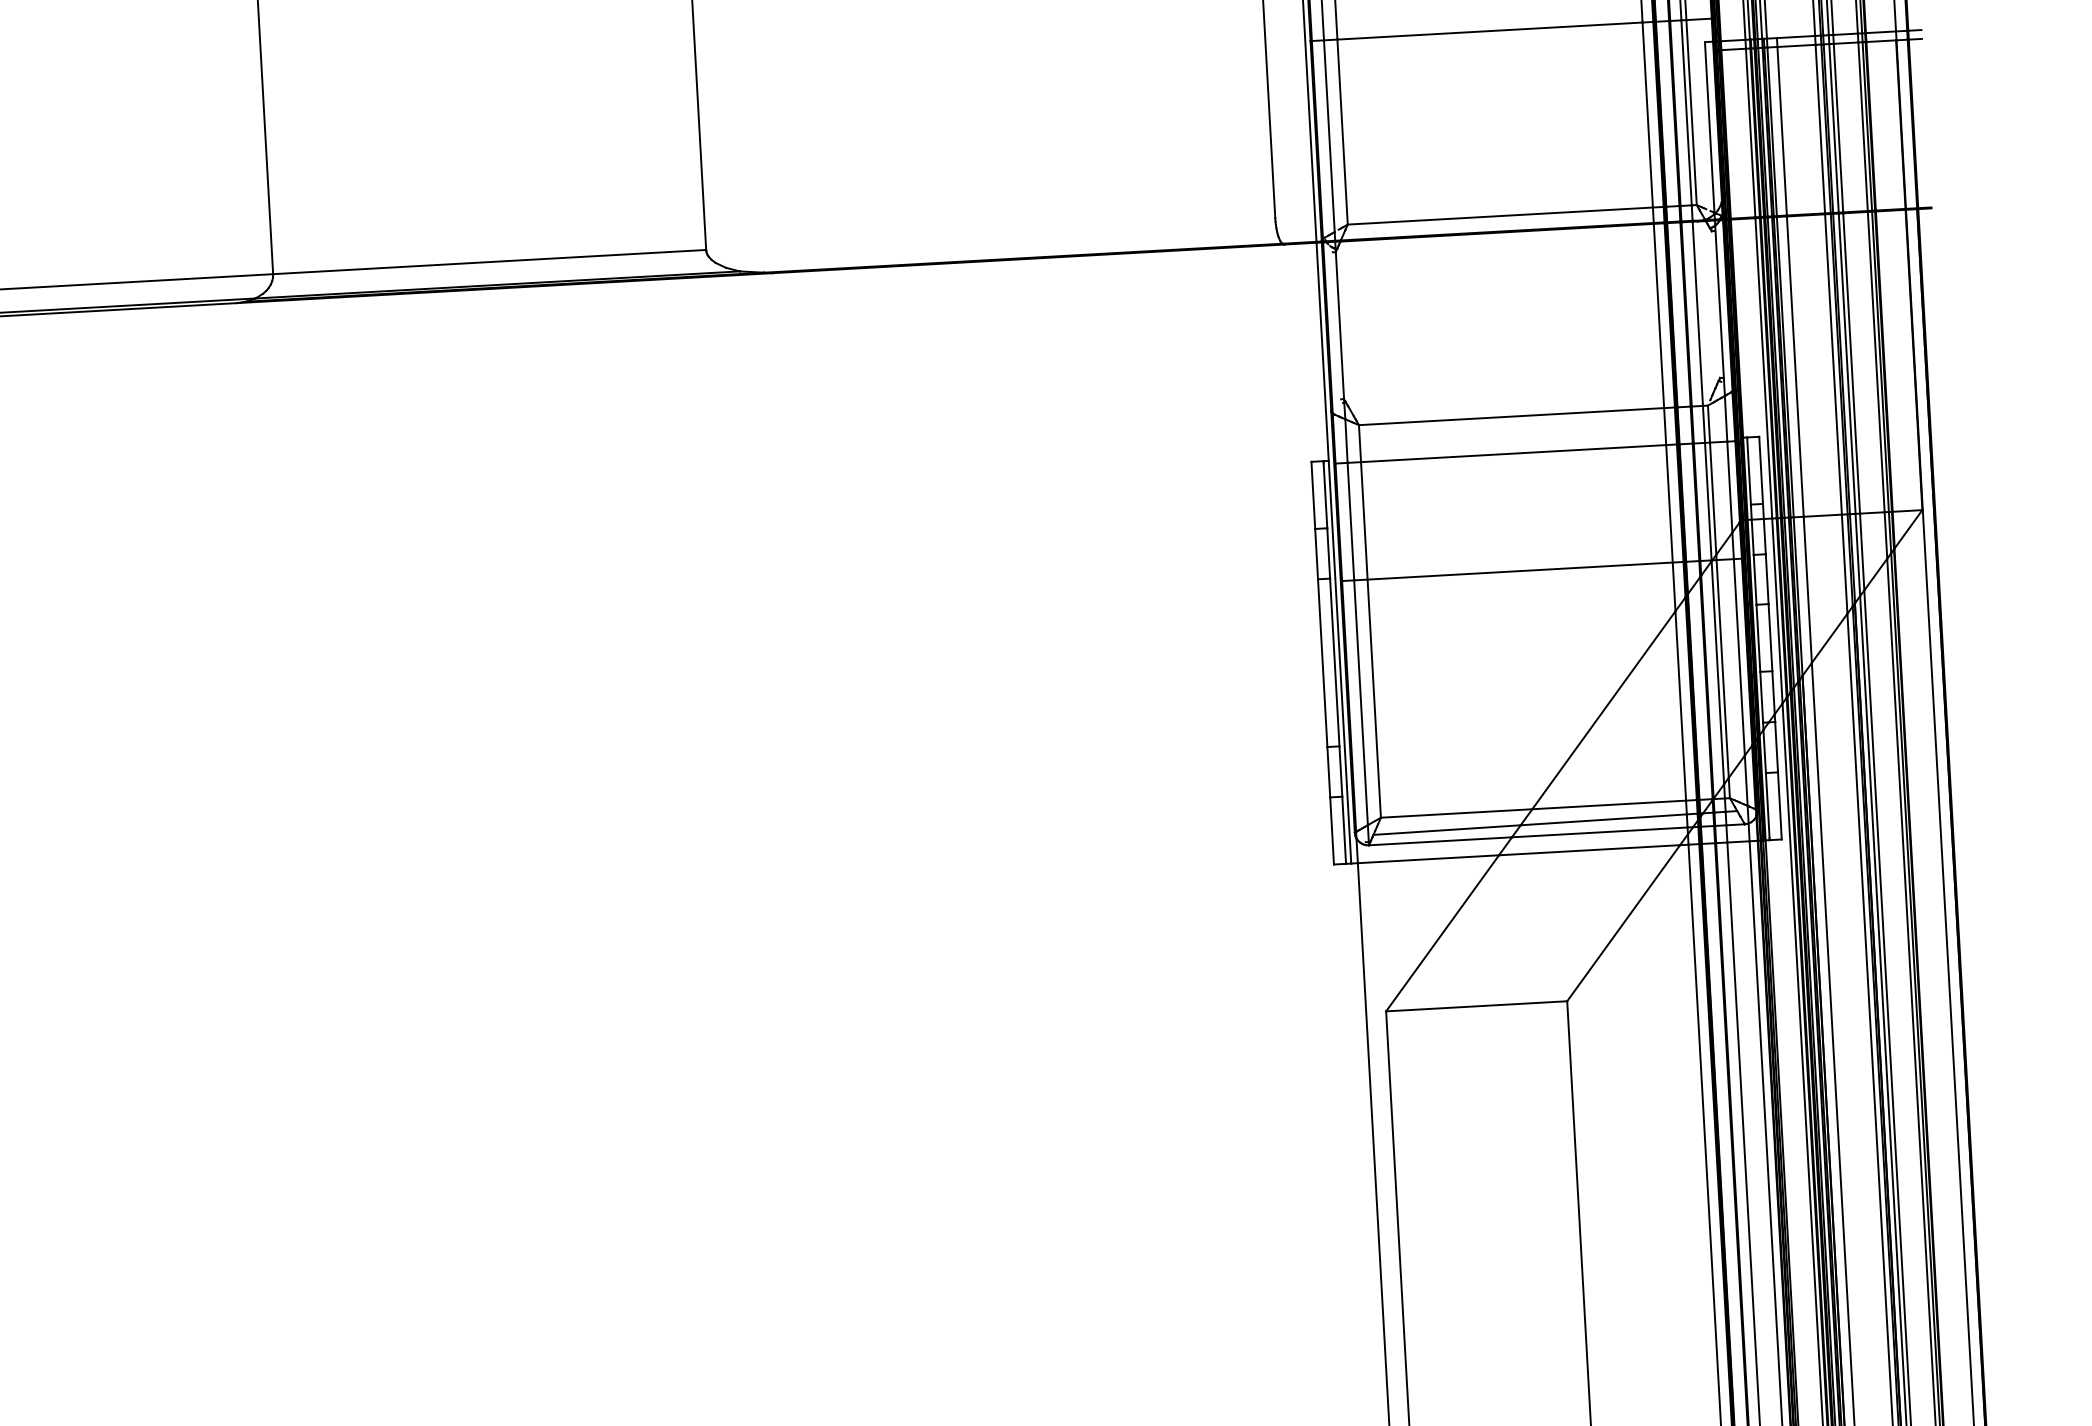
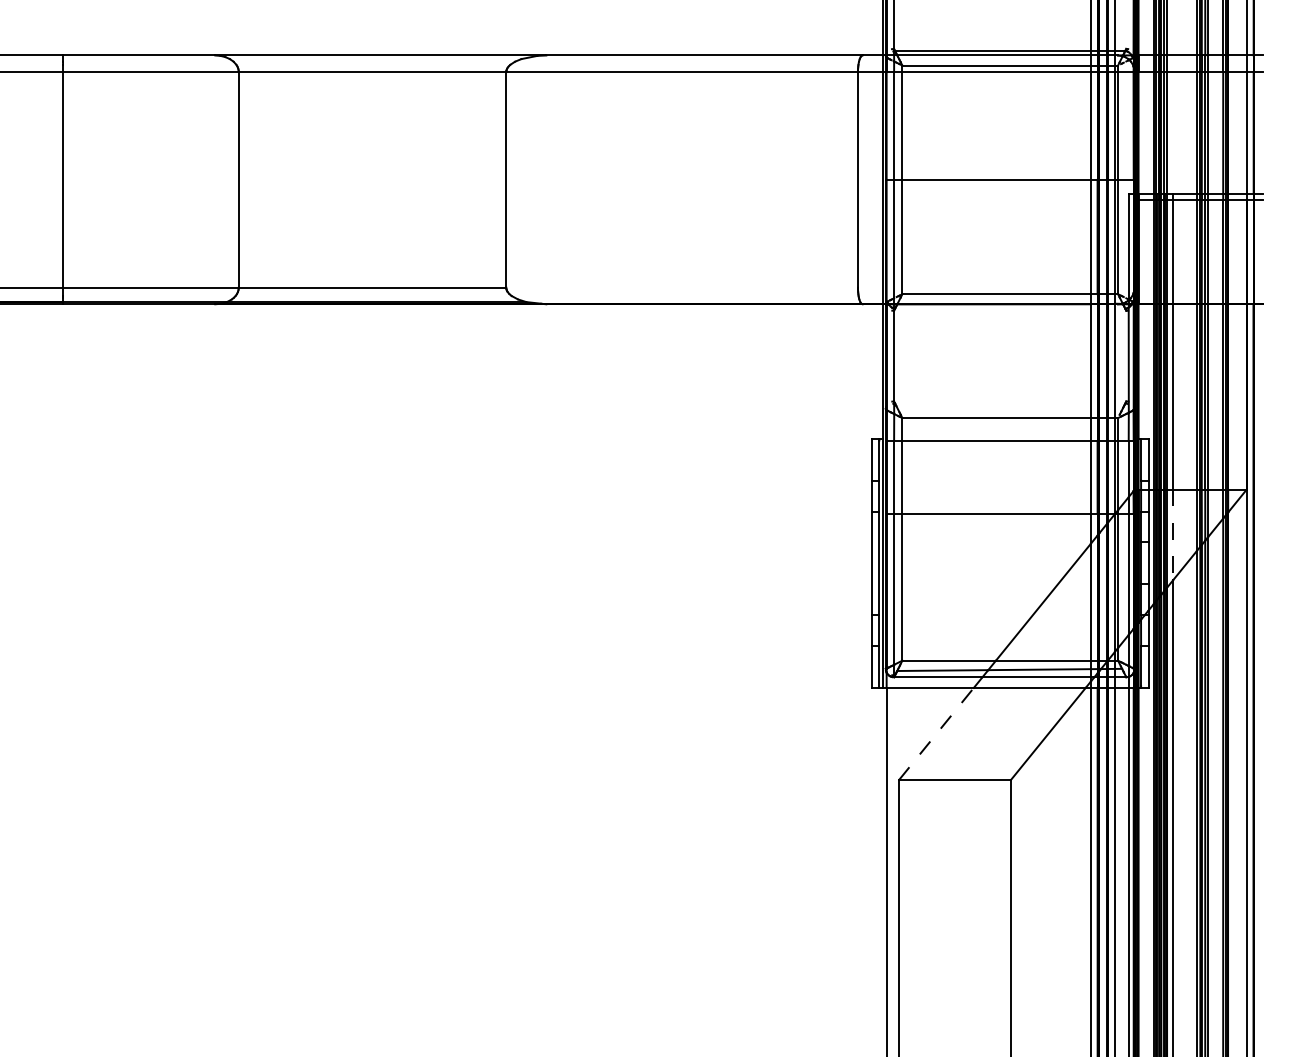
line: (1808, 590) -> (1173, 535), solid -> dashed
line: (1442, 932) -> (936, 733), solid -> dashed

